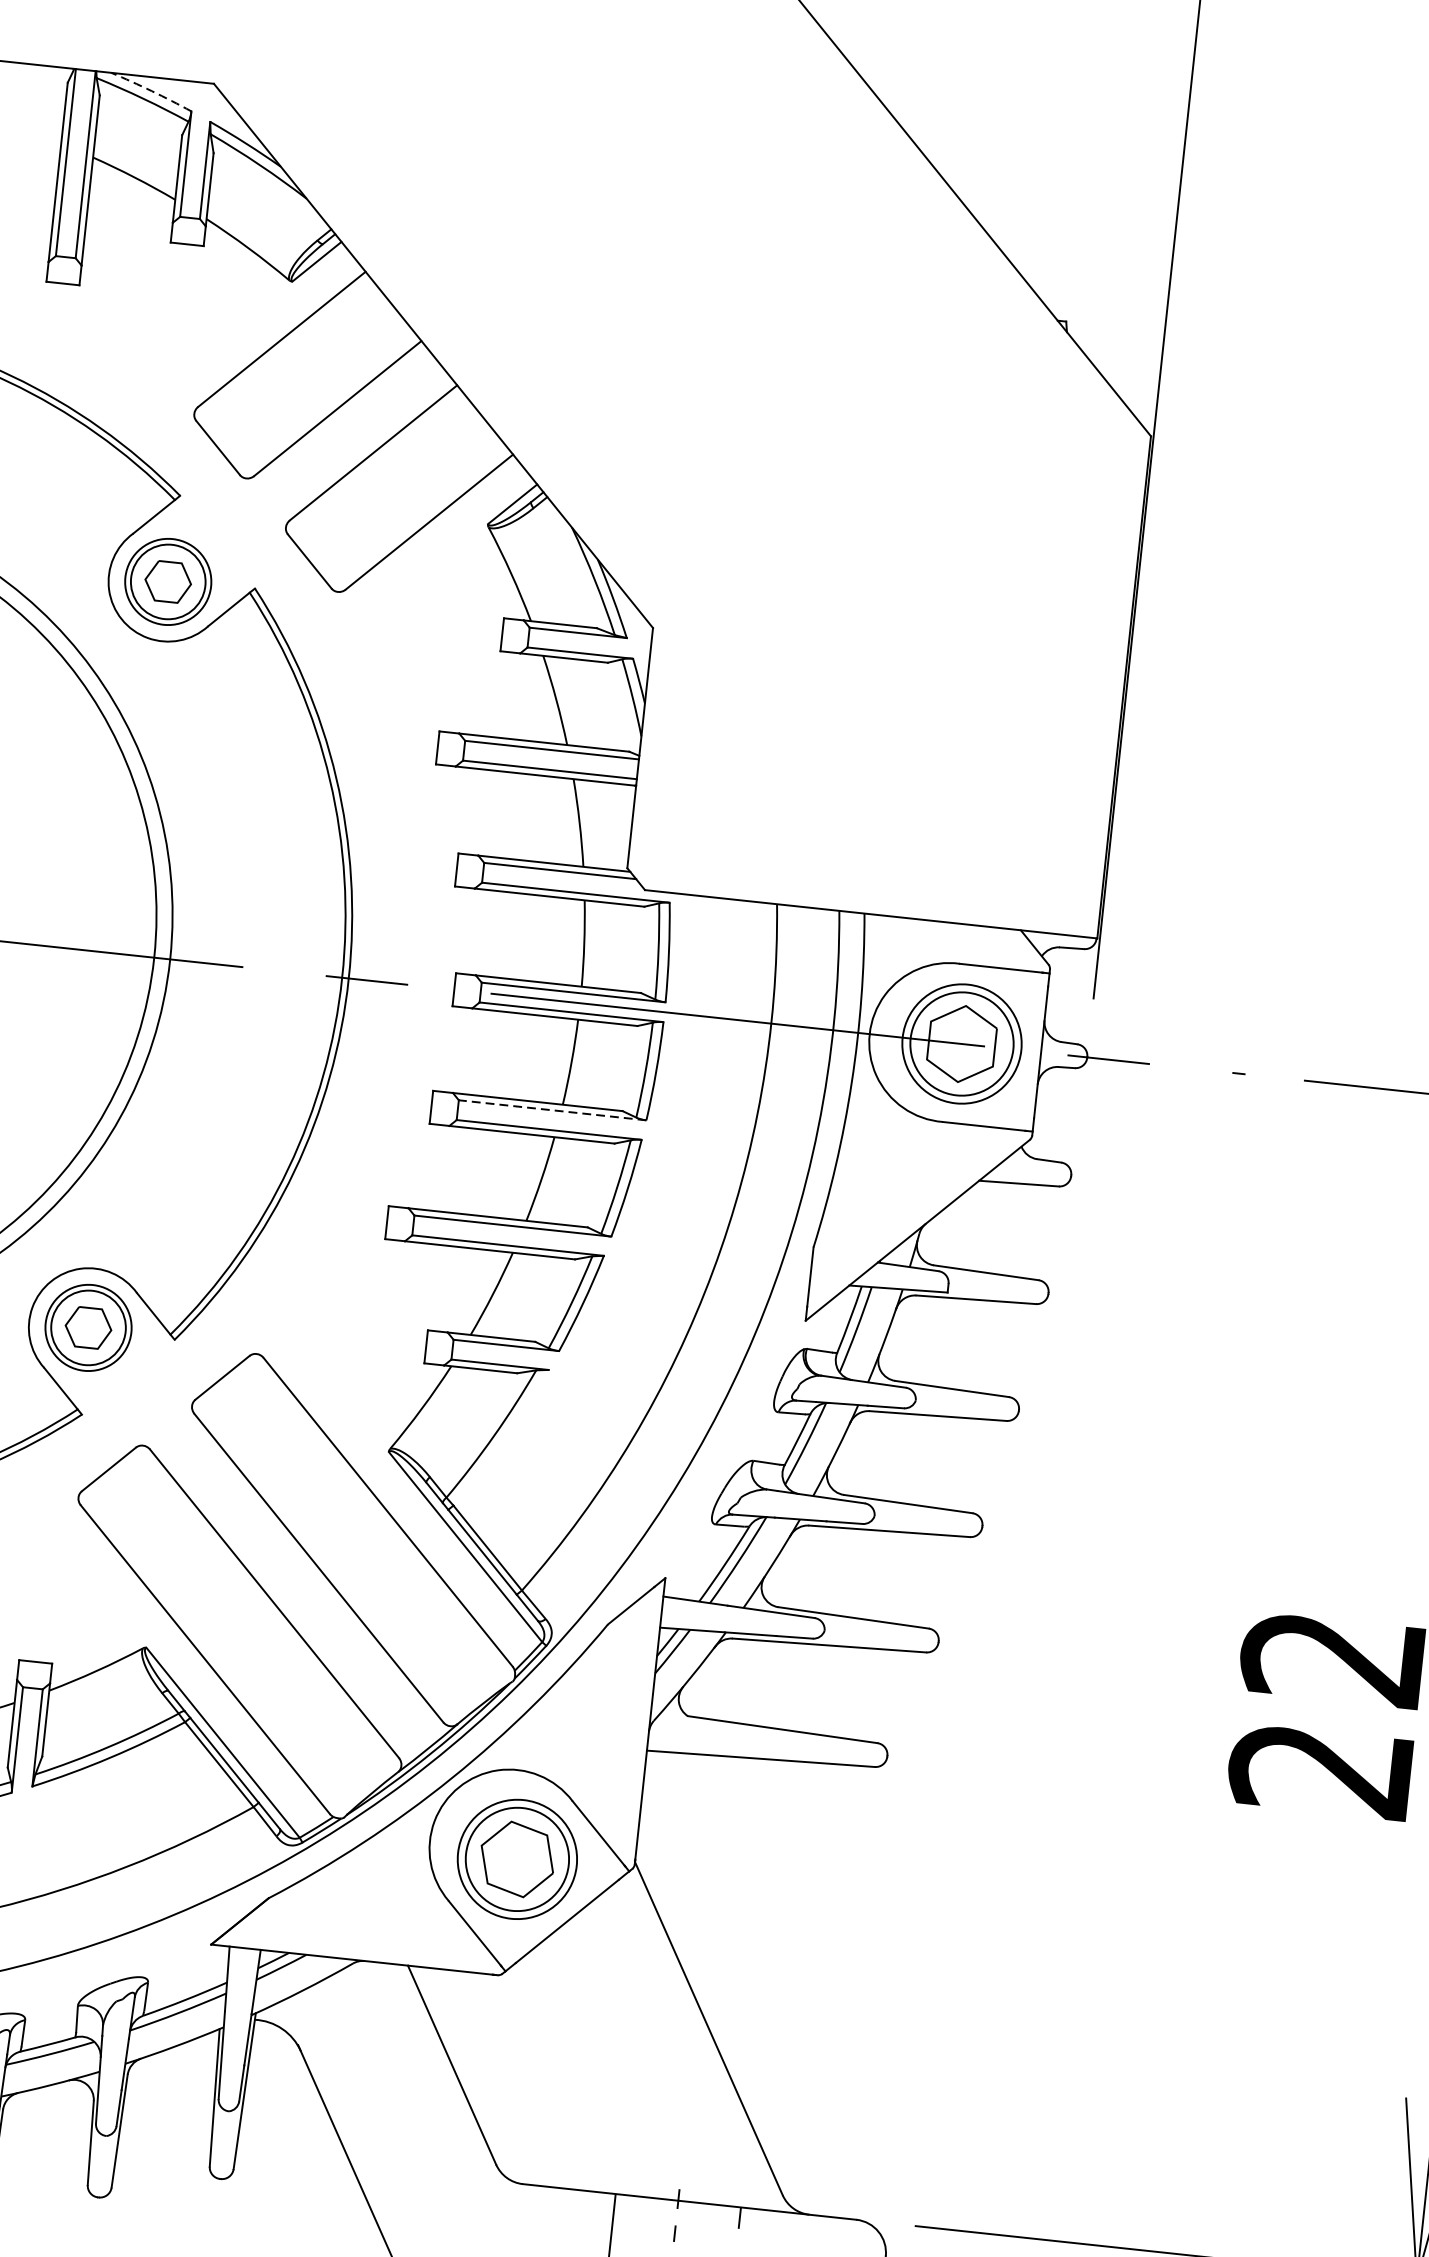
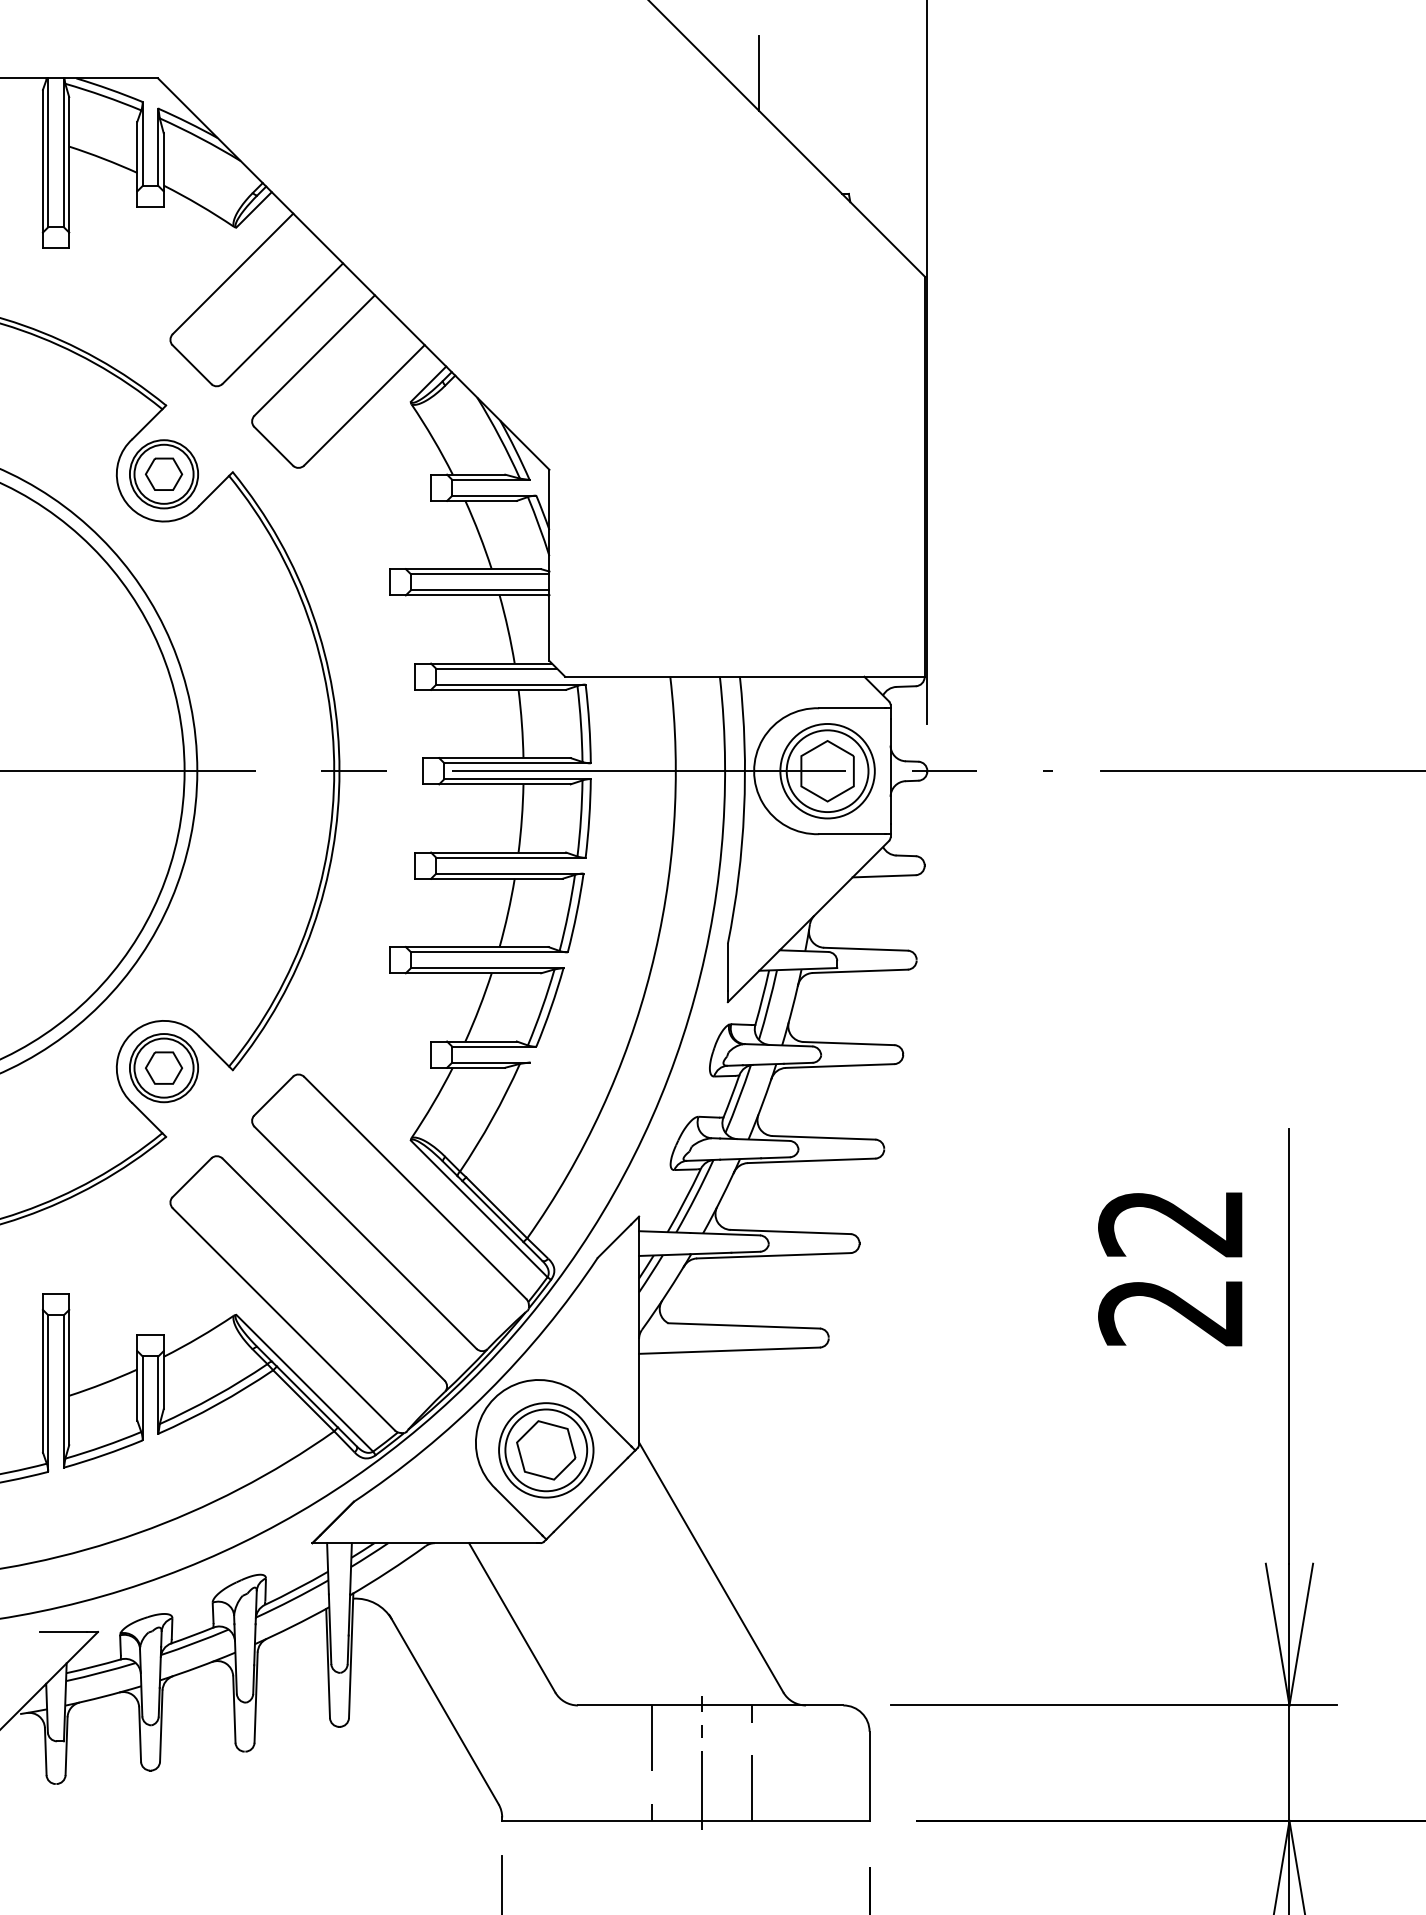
arc: (151, 91) -> (109, 89), dashed -> solid
line: (970, 158) -> (759, 73), added
line: (553, 1109) -> (511, 857), dashed -> solid

